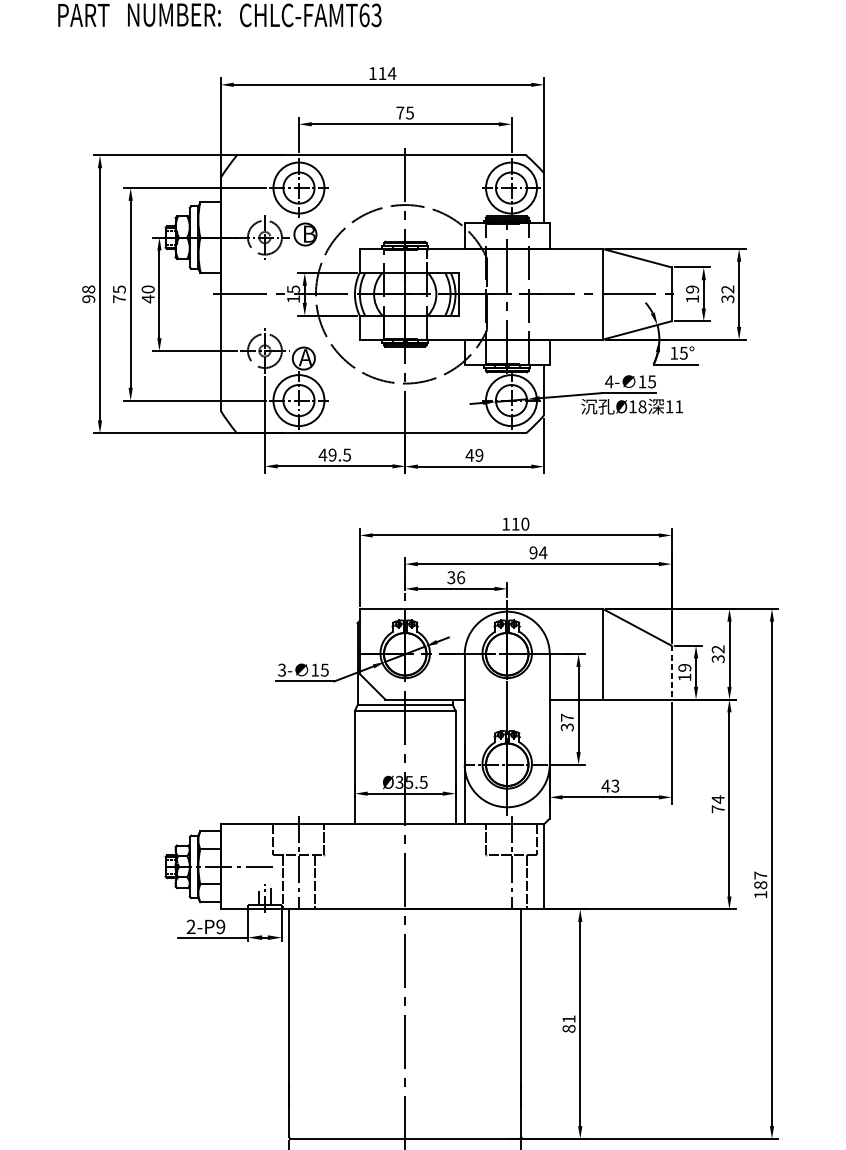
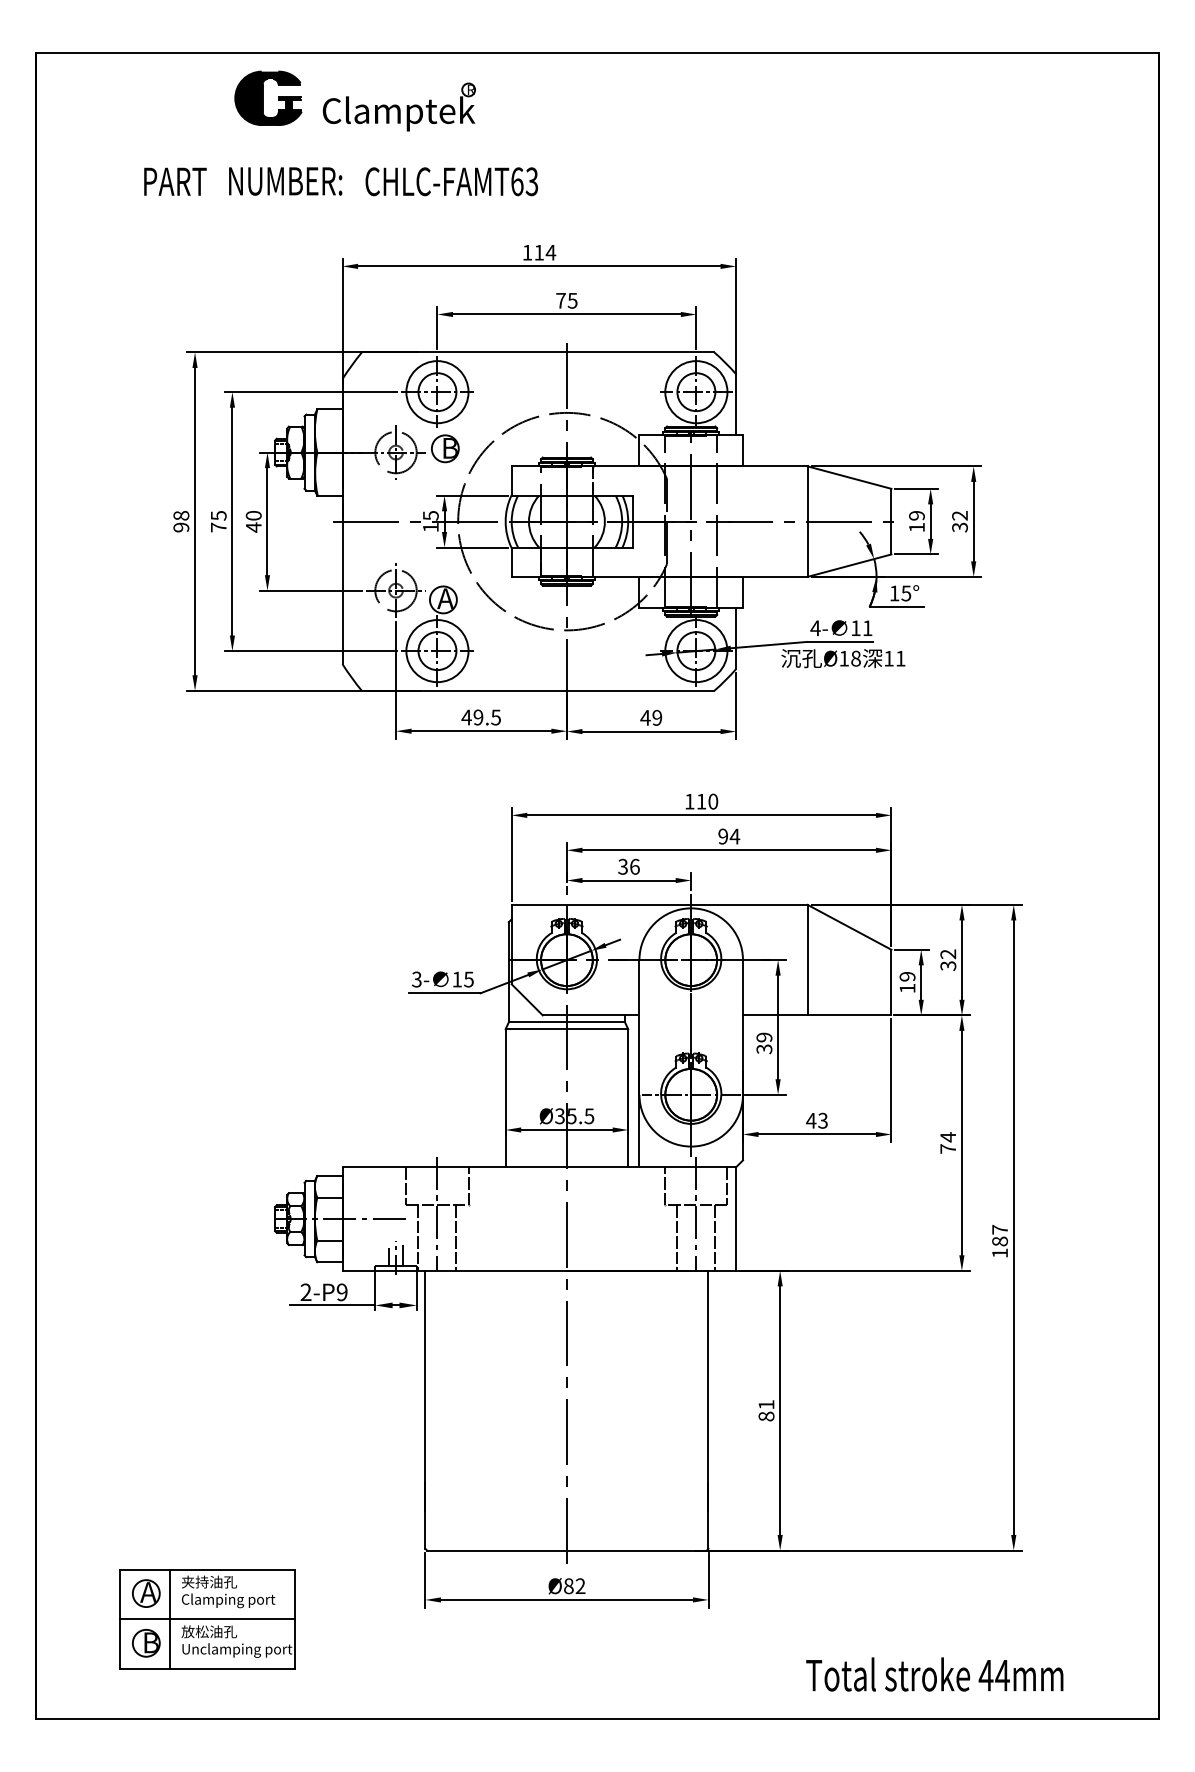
text: (651, 382) -> (867, 628), 15 -> 11
line: (671, 672) -> (891, 982), dashed -> solid
text: (567, 717) -> (764, 1037), 37 -> 39
line: (495, 881) -> (677, 1237), added

